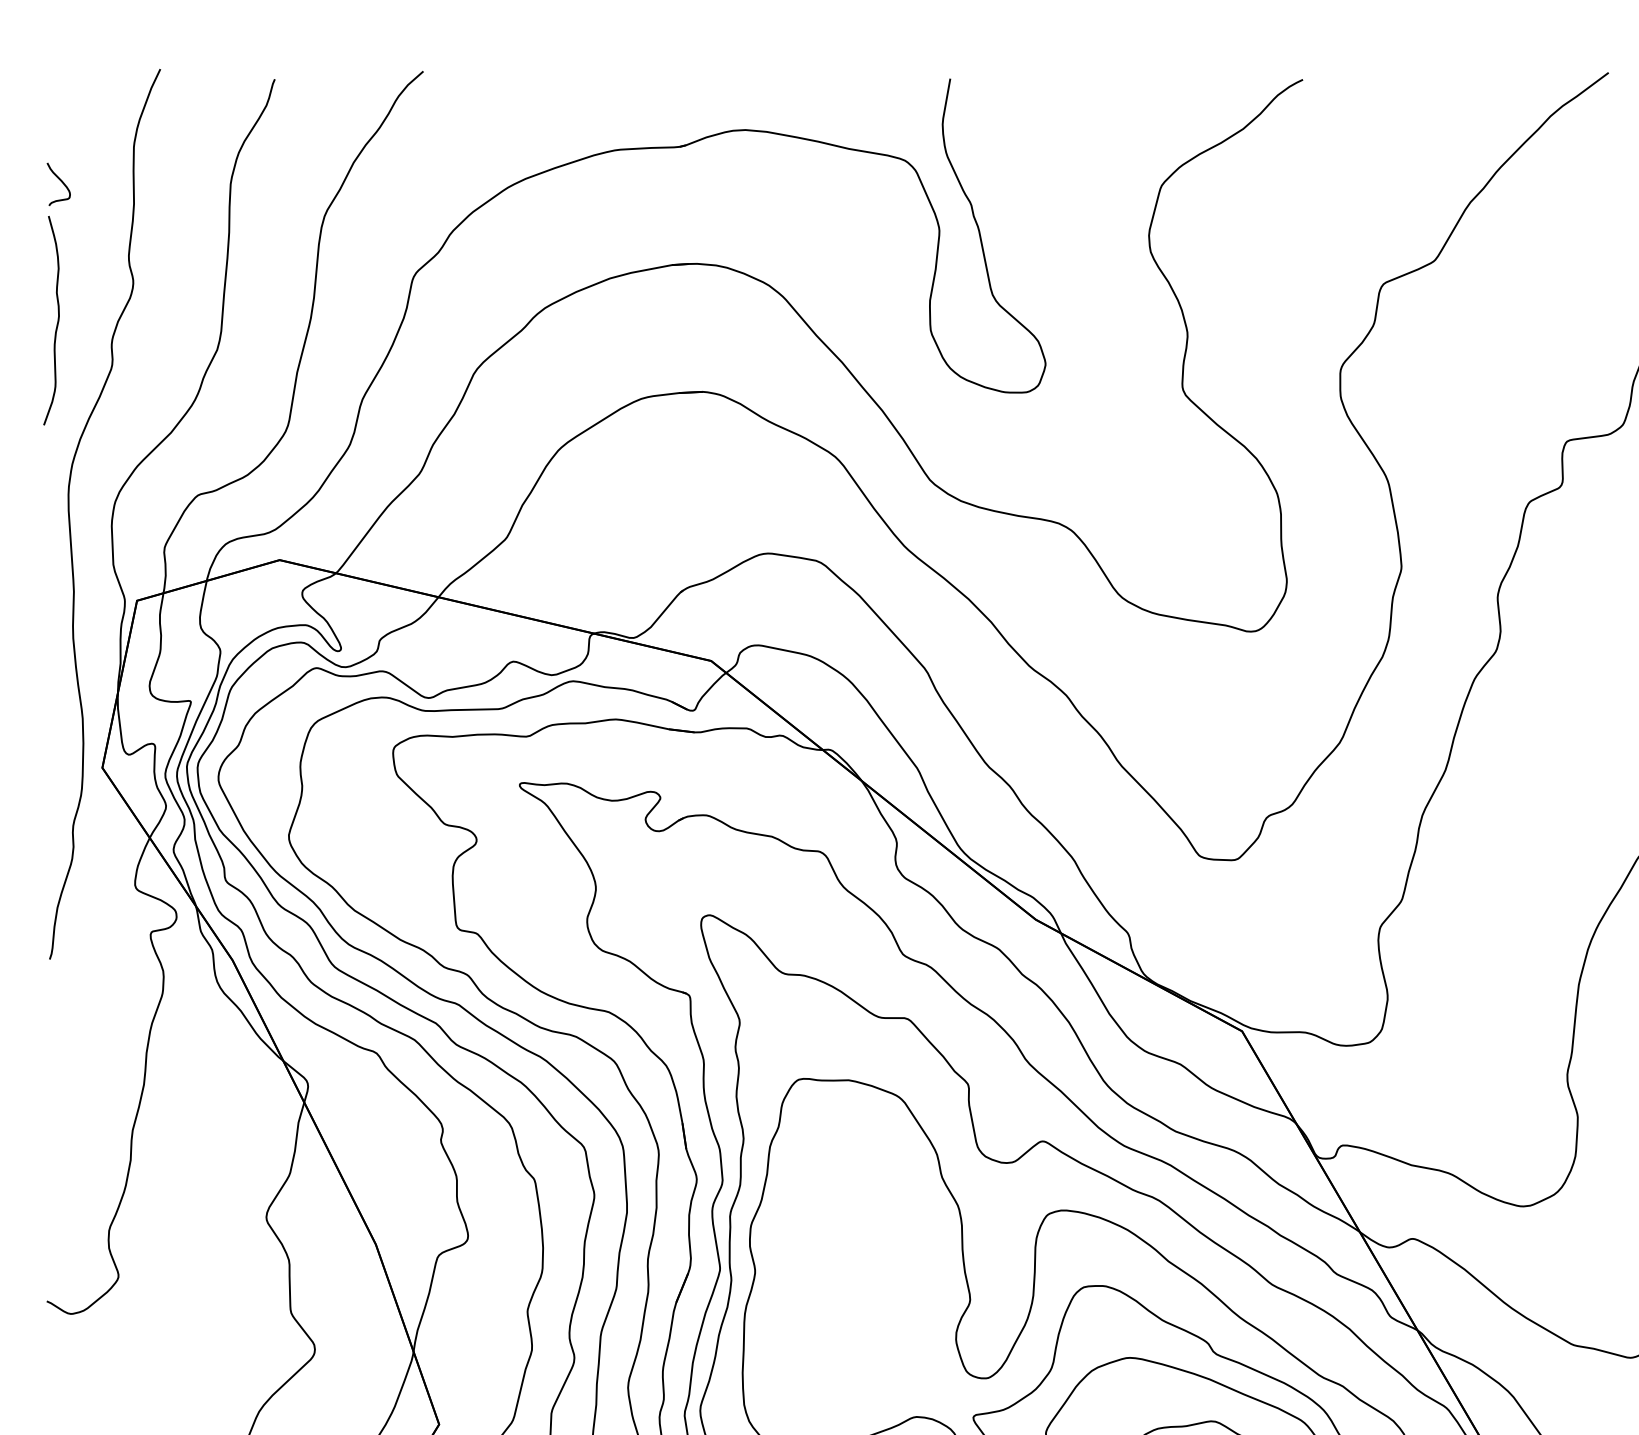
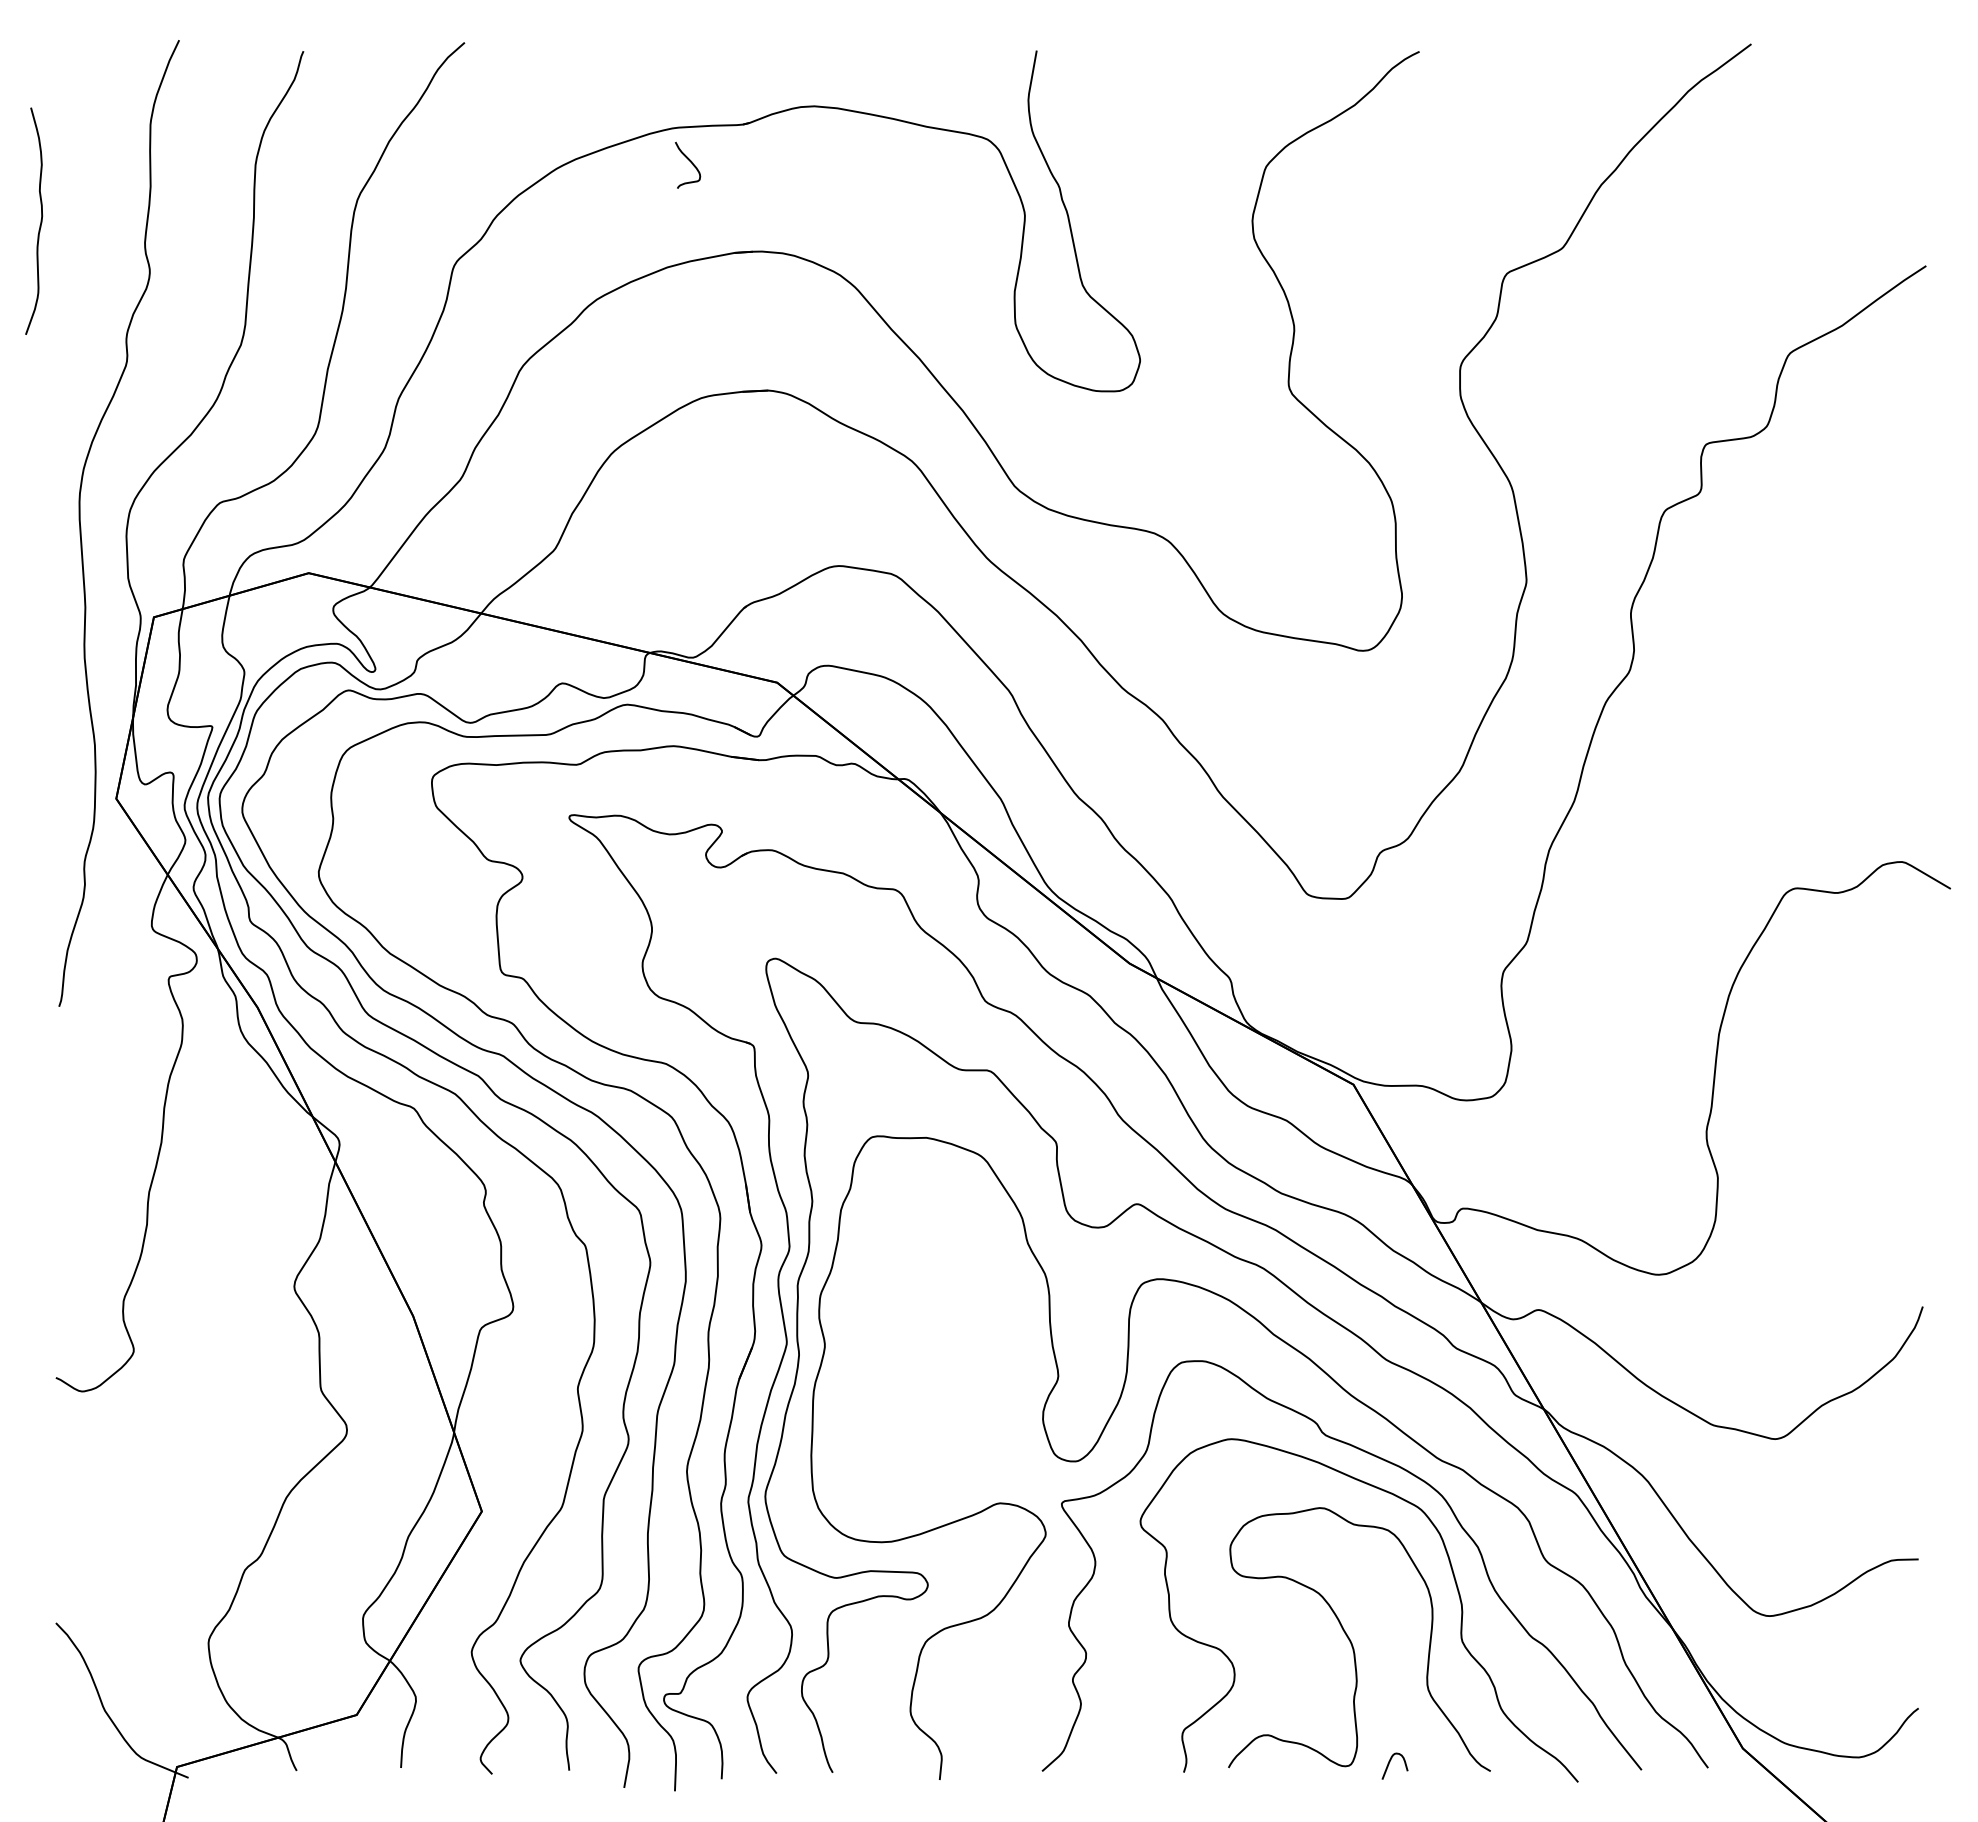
curve: (61, 181) -> (690, 162), moved
curve: (57, 319) -> (40, 220), moved

